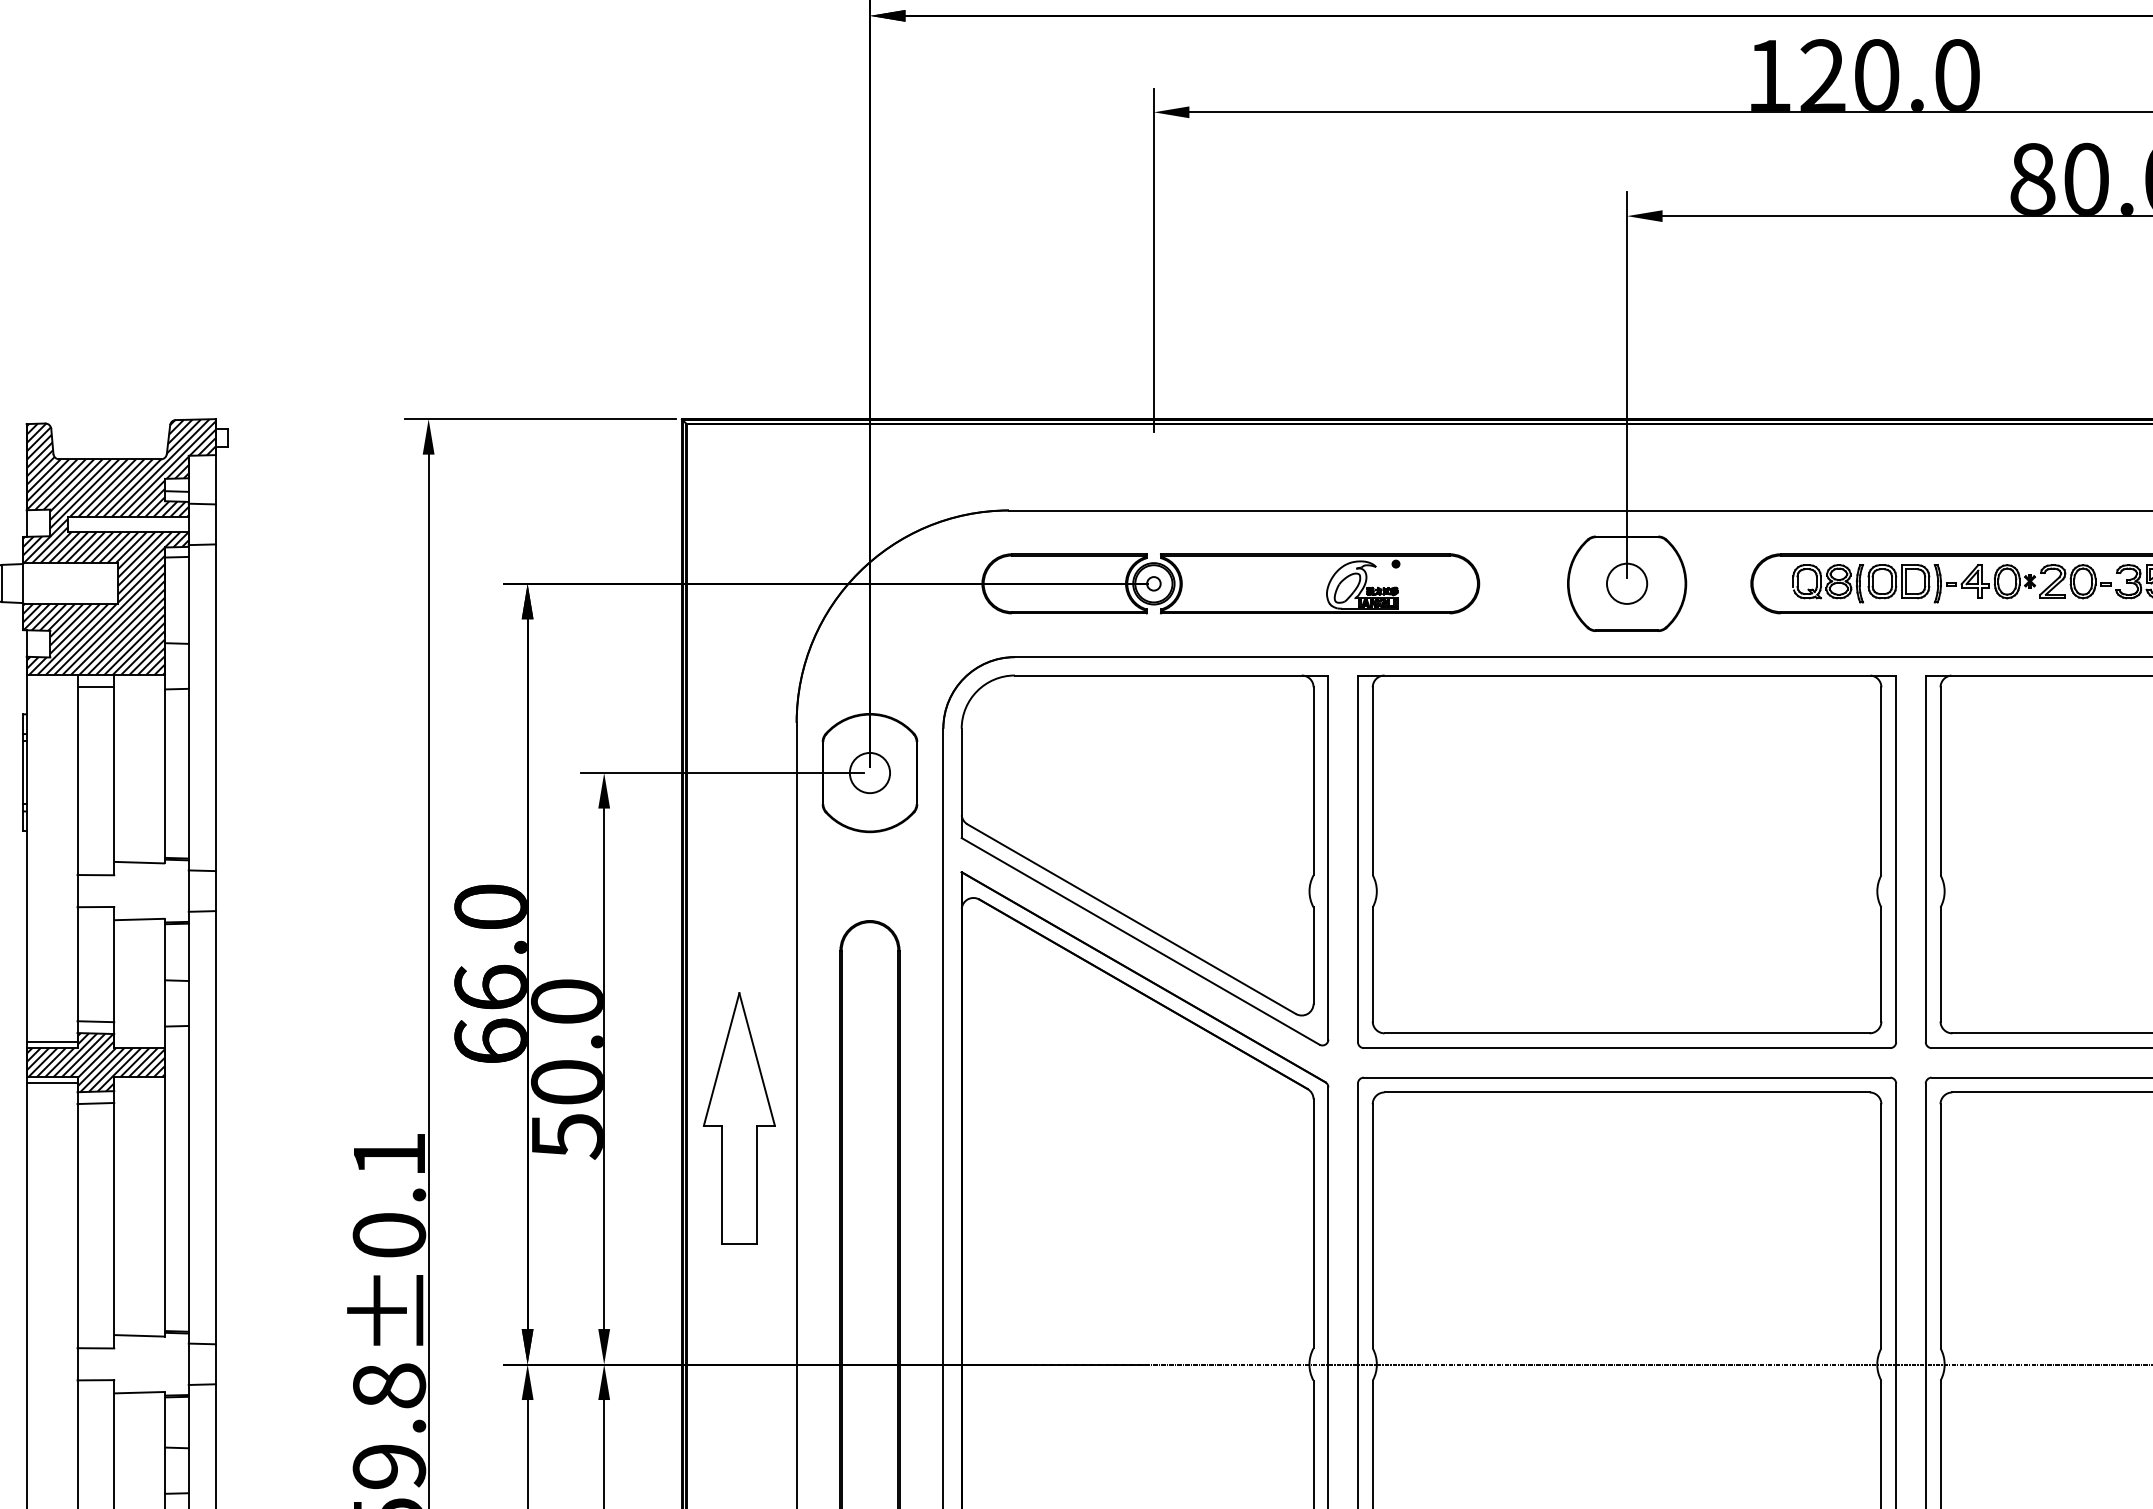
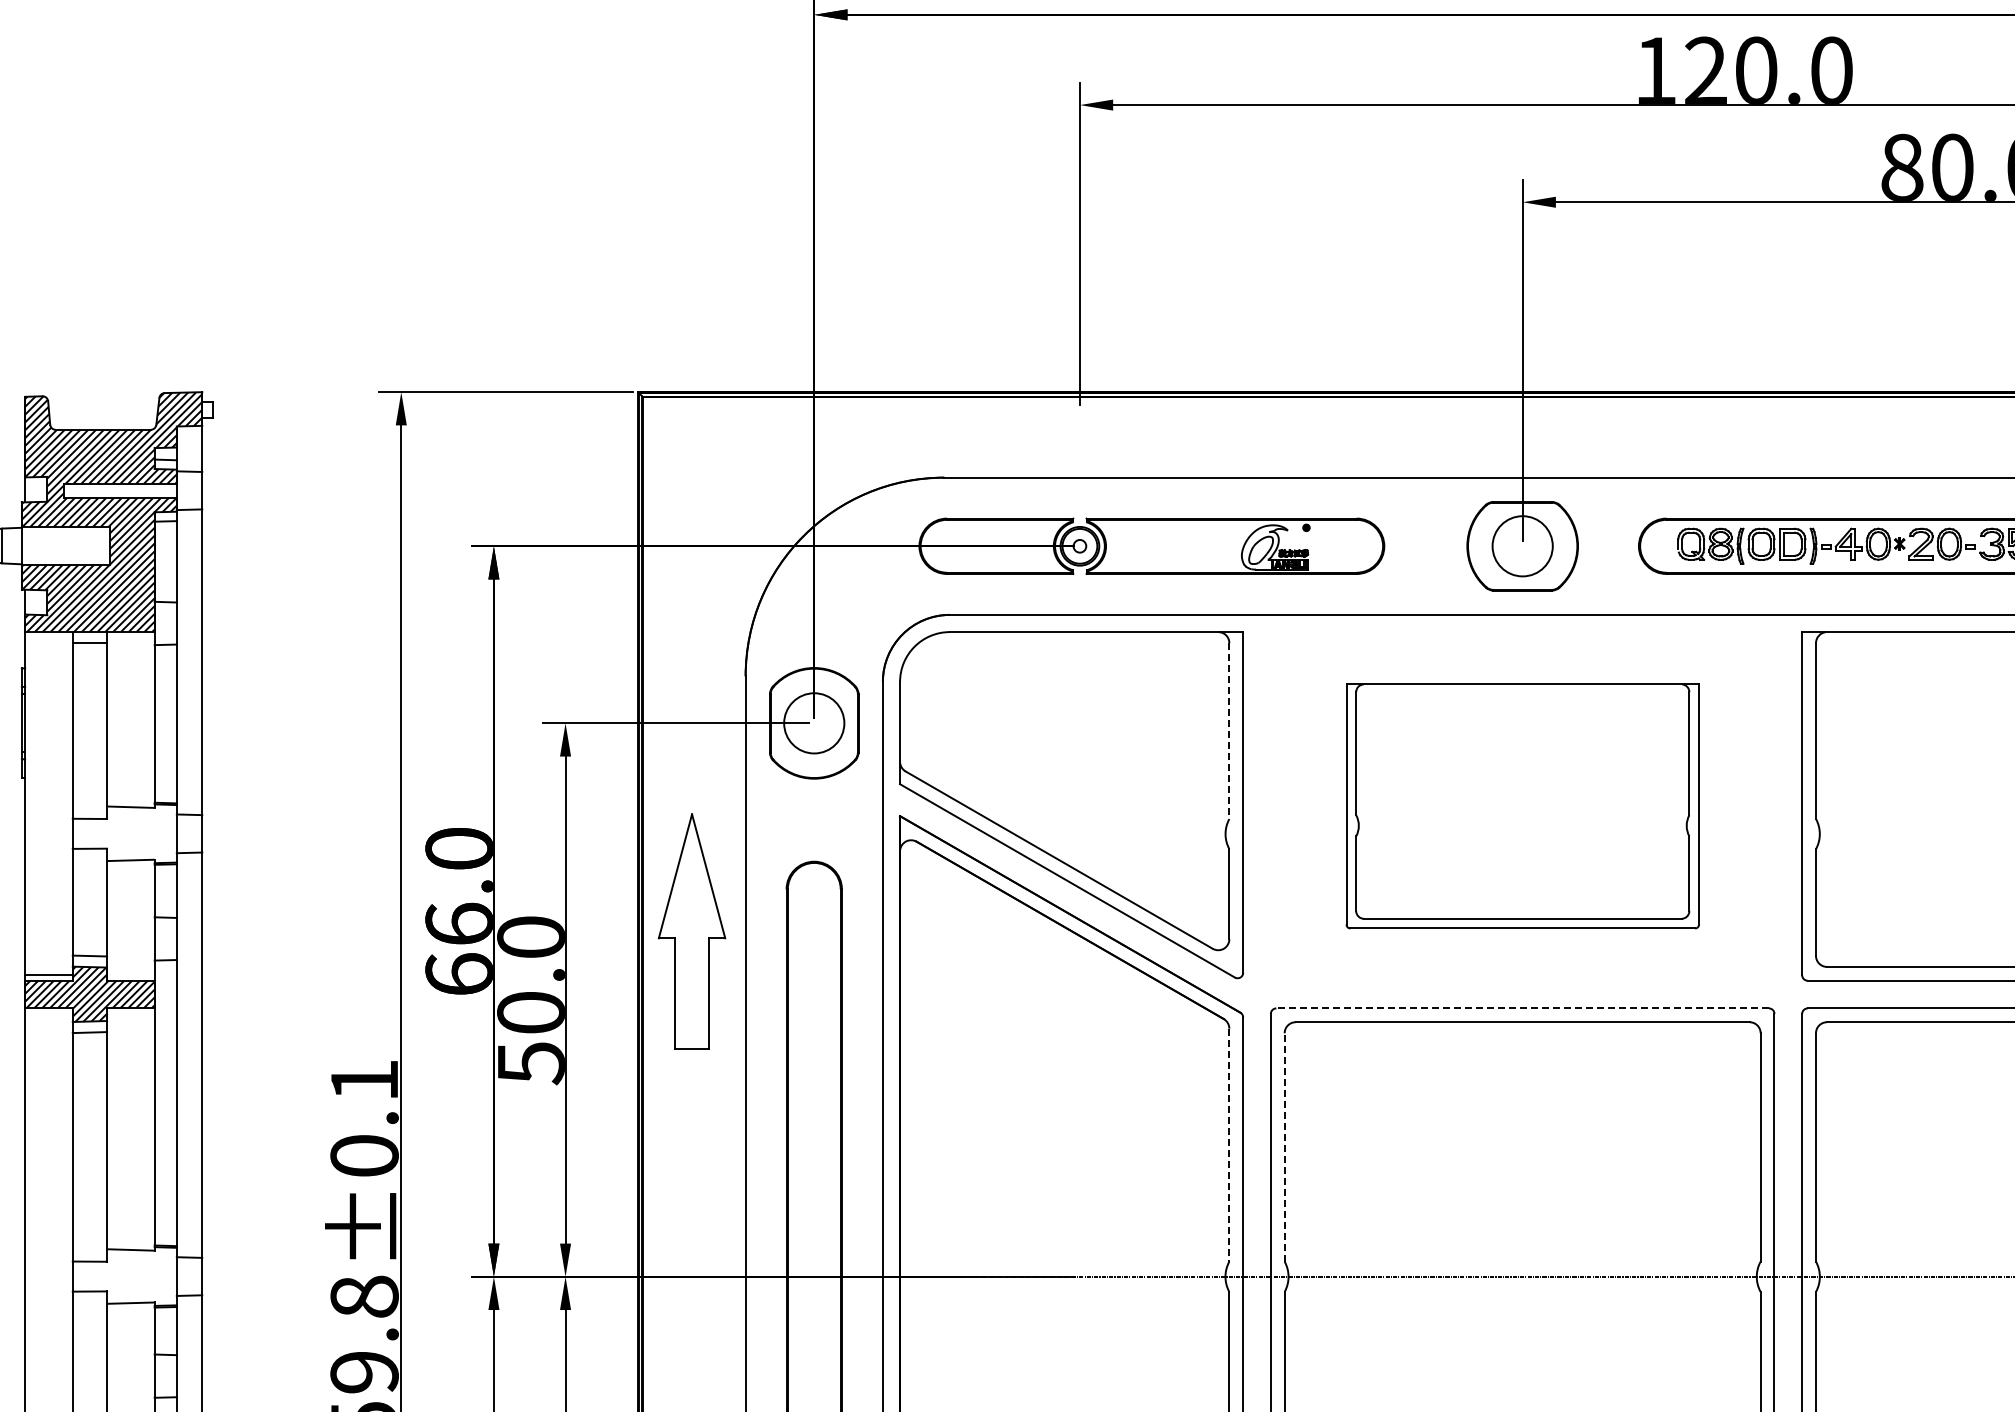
circle: (1626, 584) -> (1522, 546), size x1.6
circle: (870, 773) -> (814, 723), size x1.6
line: (1313, 781) -> (1229, 731), solid -> dashed
part: (1626, 861) -> (1522, 806), size x0.7
line: (1626, 1077) -> (1522, 1008), solid -> dashed
line: (51, 1083) -> (48, 1013), removed
part: (738, 1118) -> (691, 931), moved
line: (1313, 1224) -> (1229, 1145), solid -> dashed
line: (1372, 1226) -> (1284, 1147), solid -> dashed

